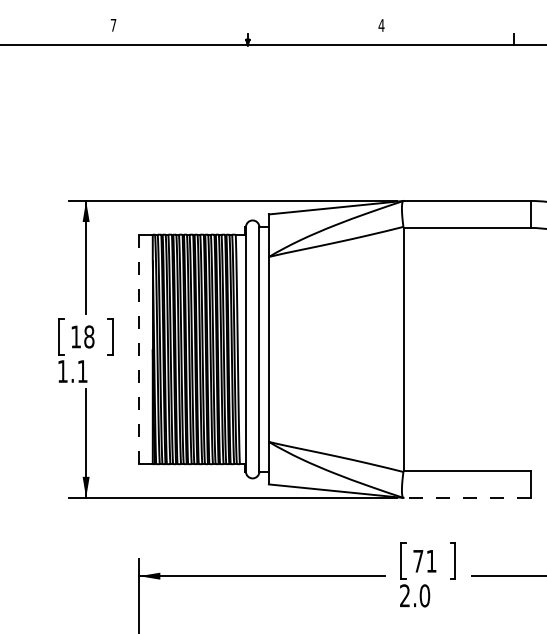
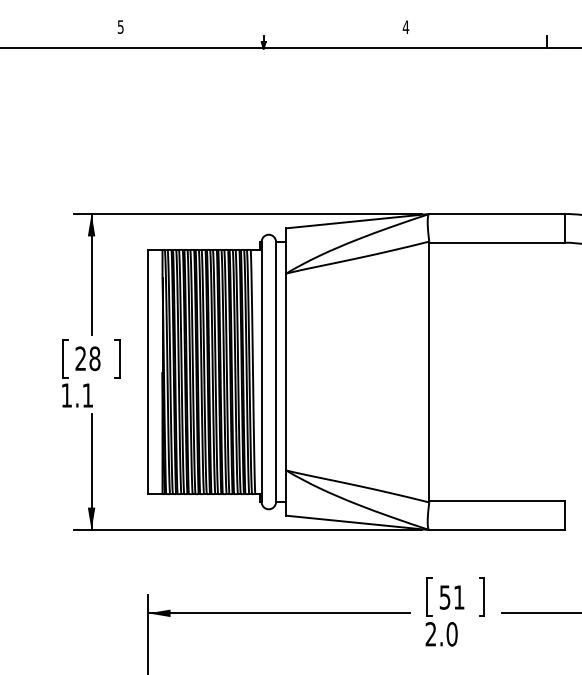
text: (113, 25) -> (120, 27), 7 -> 5
text: (75, 336) -> (80, 358), 18 -> 28
line: (139, 349) -> (148, 372), dashed -> solid
line: (467, 497) -> (497, 529), dashed -> solid
text: (418, 561) -> (445, 597), 71 -> 51

